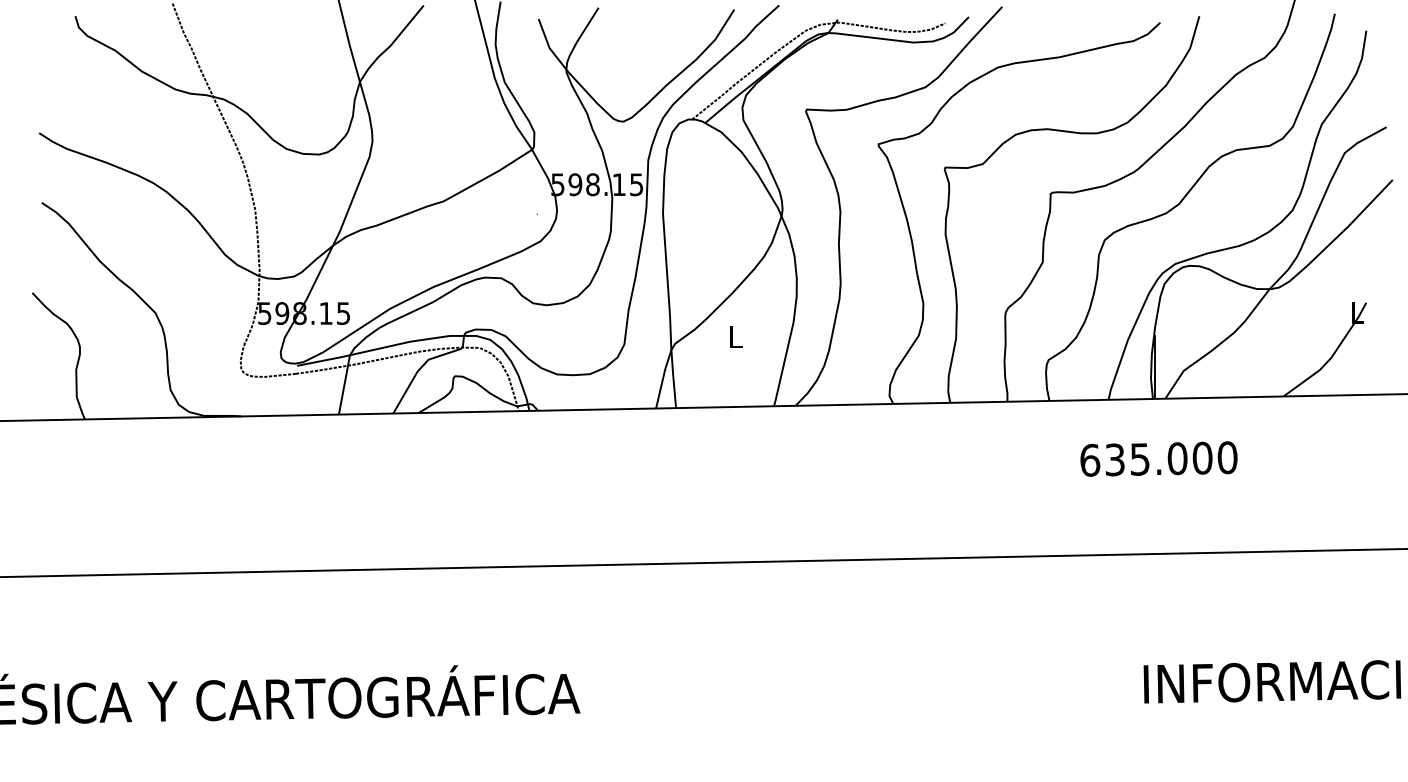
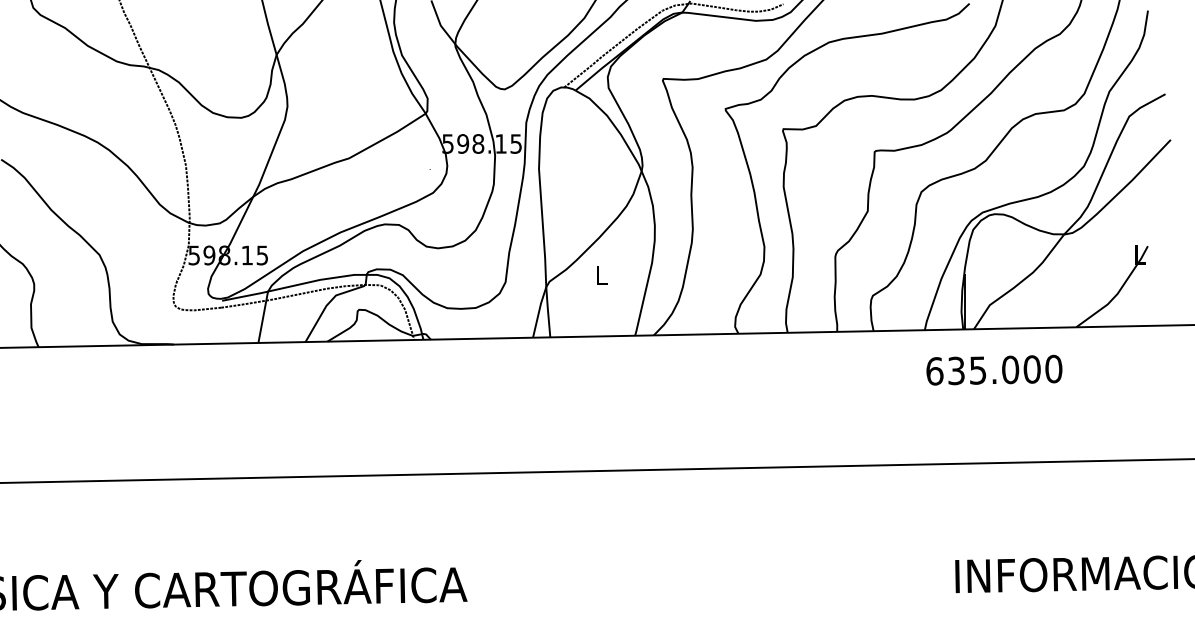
text: (1158, 458) -> (993, 369), moved

